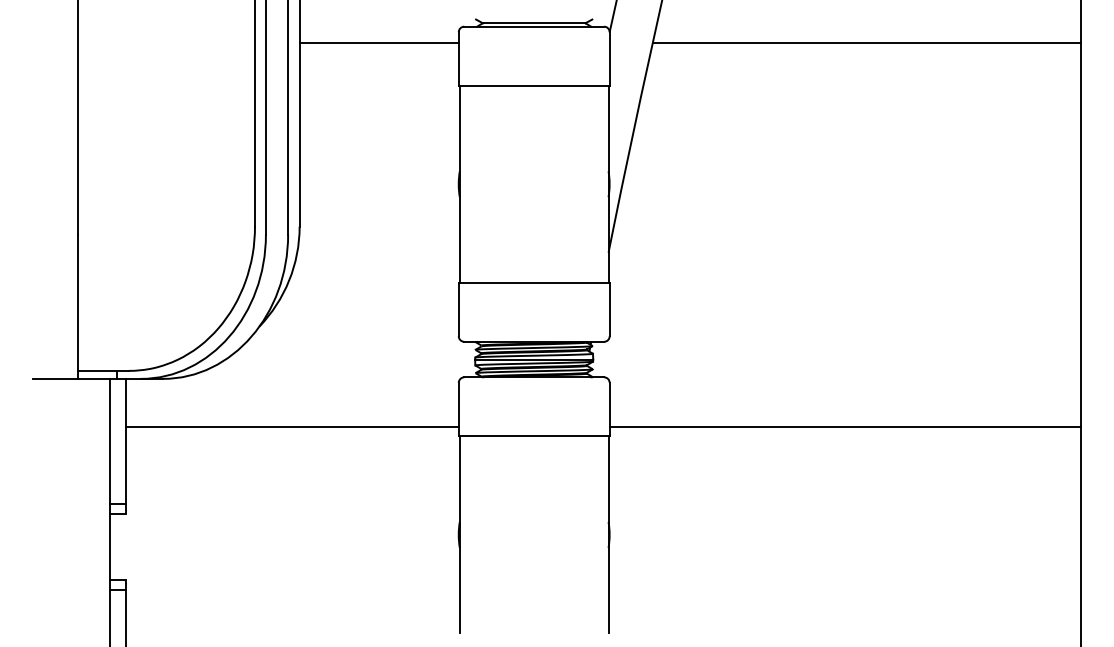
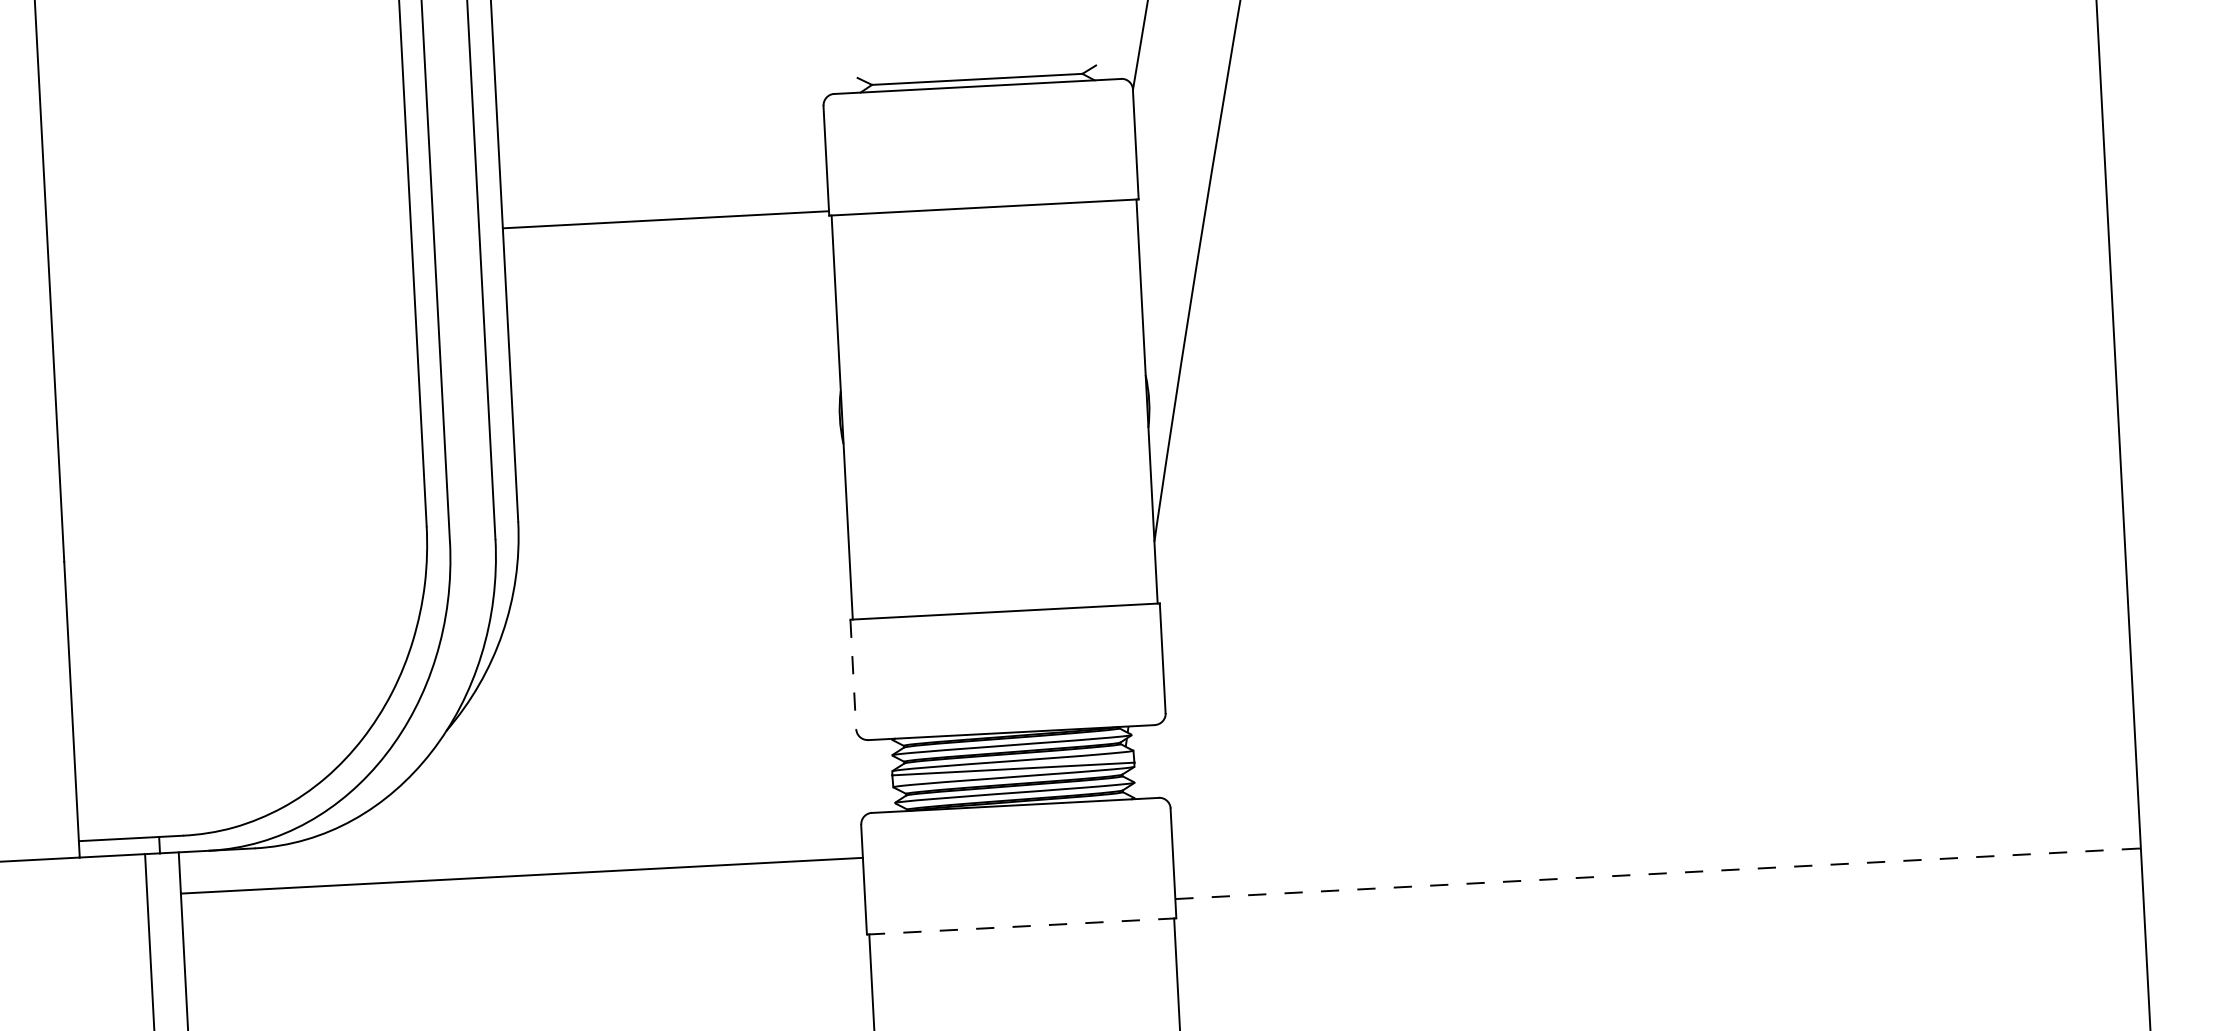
line: (378, 42) -> (664, 219), moved
line: (866, 42) -> (1660, 83), removed
line: (458, 309) -> (852, 674), solid -> dashed
line: (292, 427) -> (522, 876), moved
line: (845, 427) -> (1658, 874), solid -> dashed
line: (534, 436) -> (1022, 926), solid -> dashed

